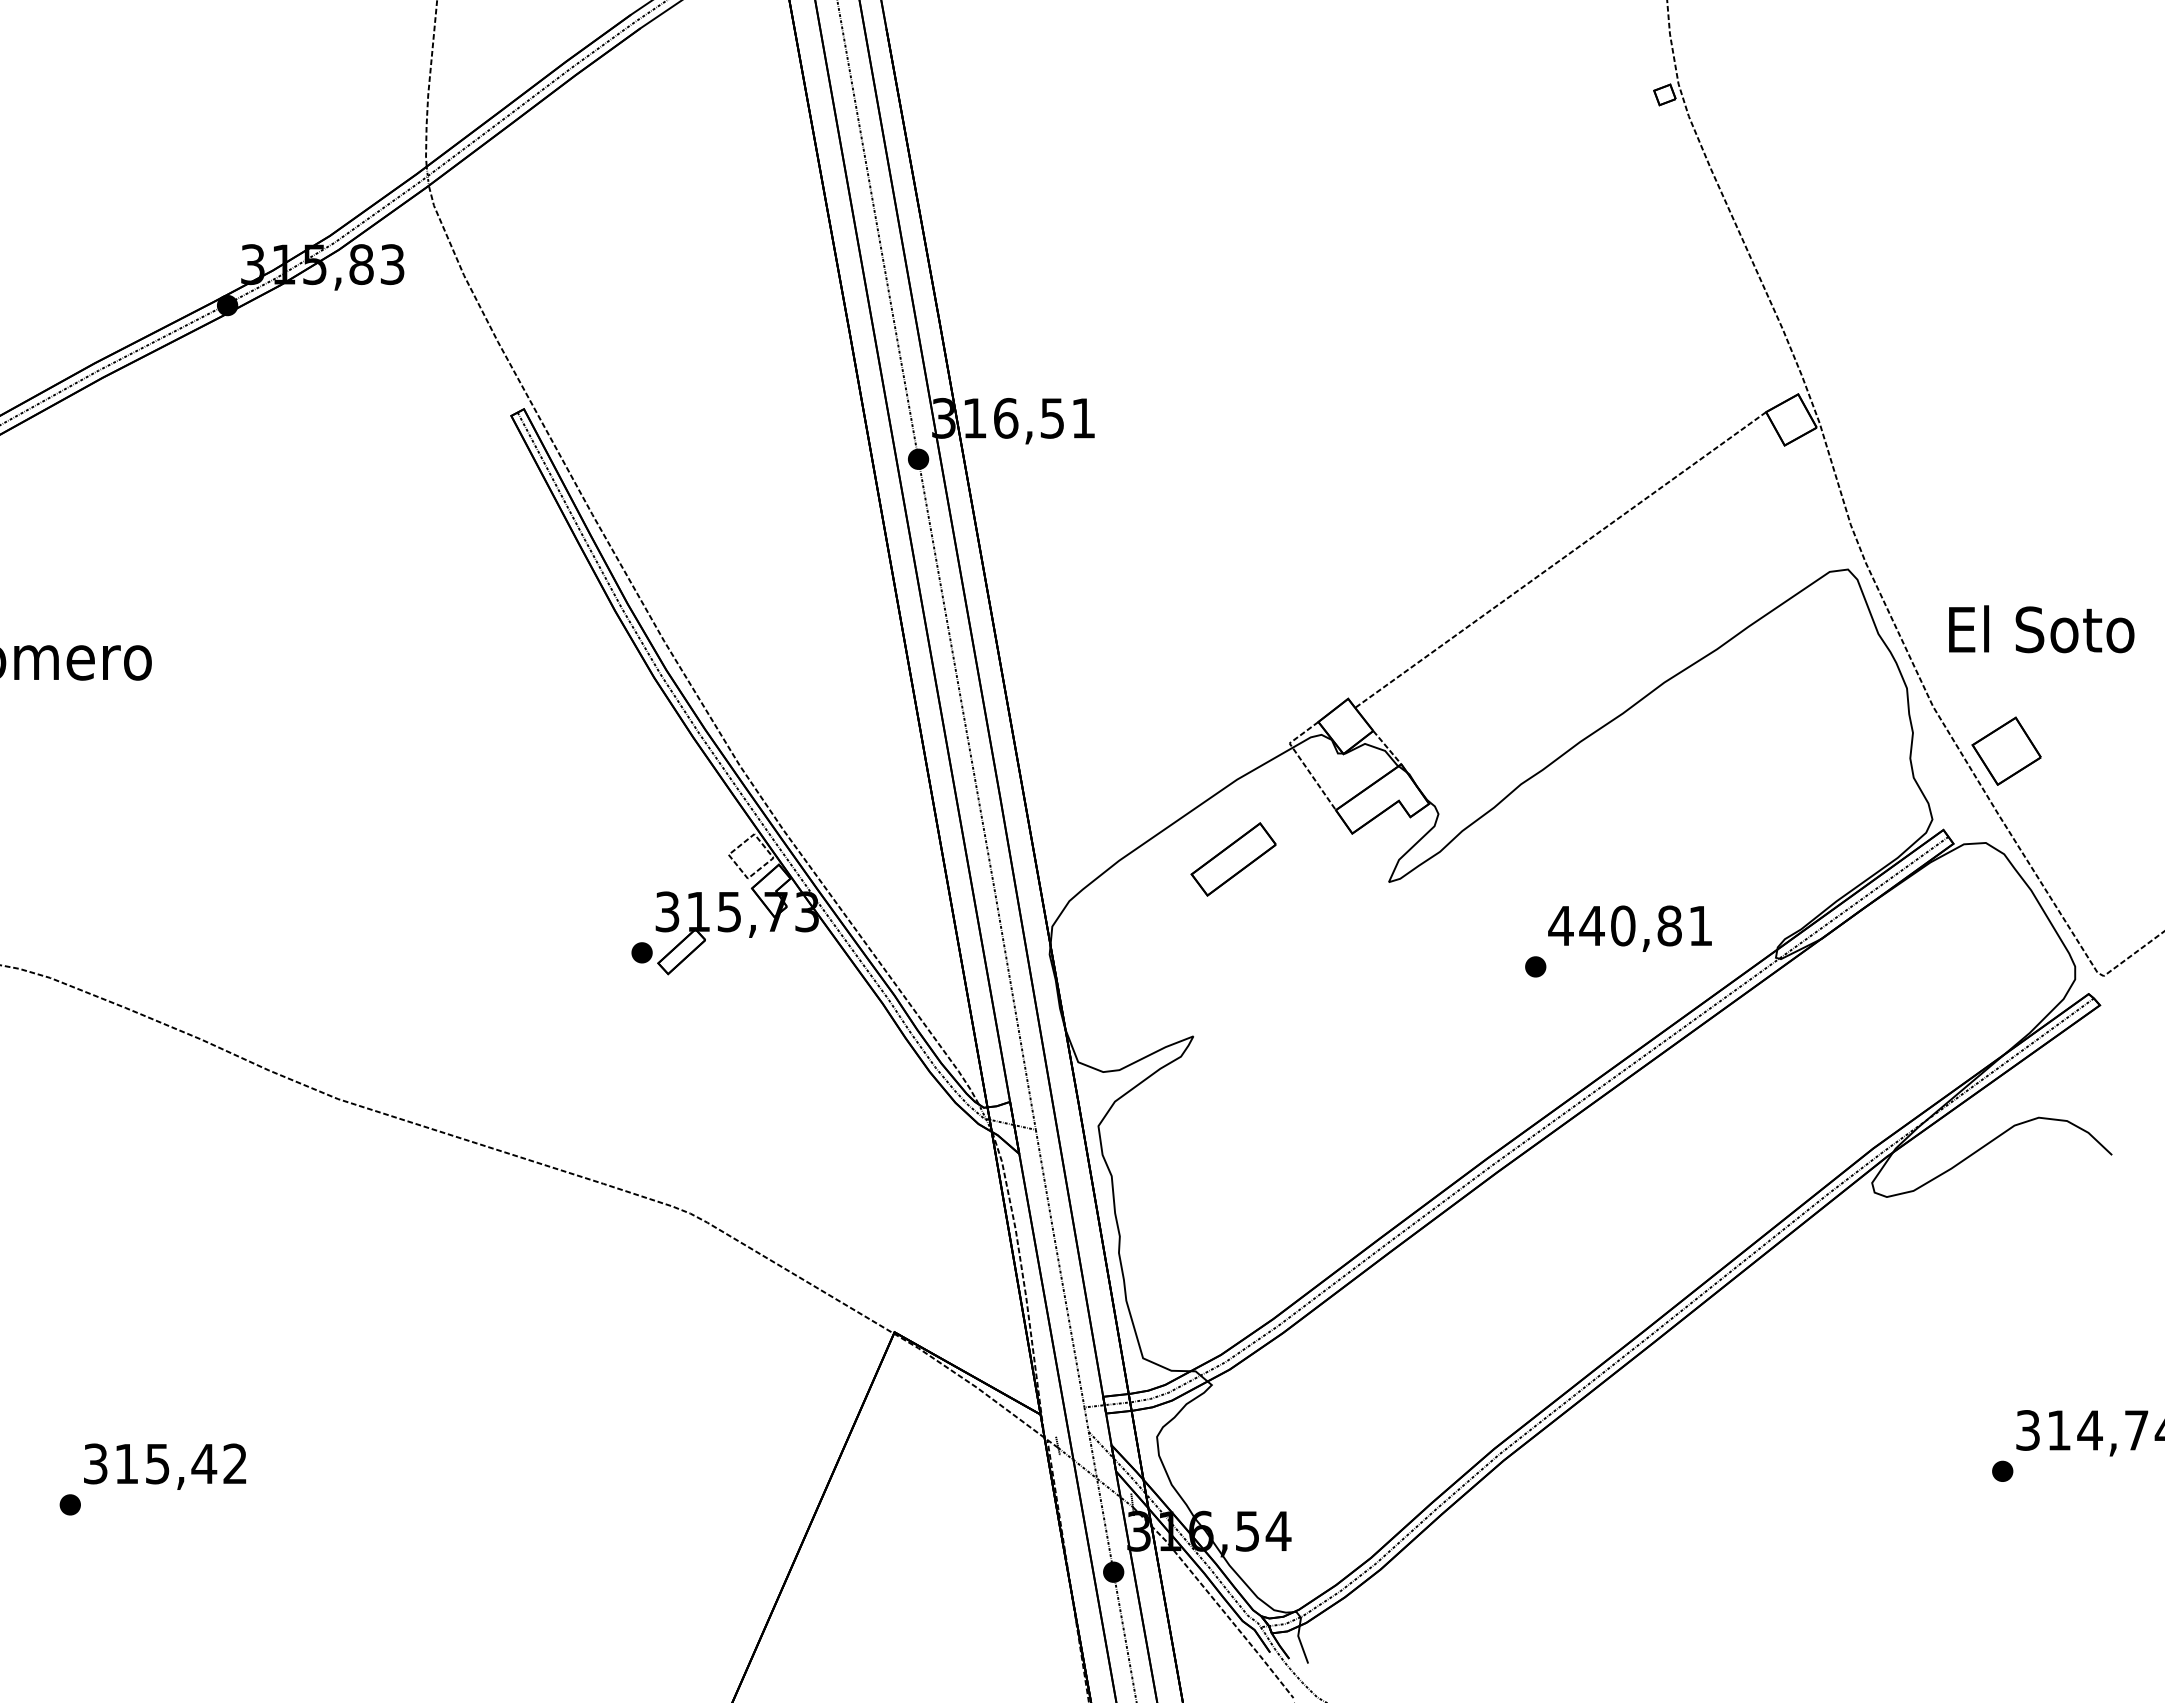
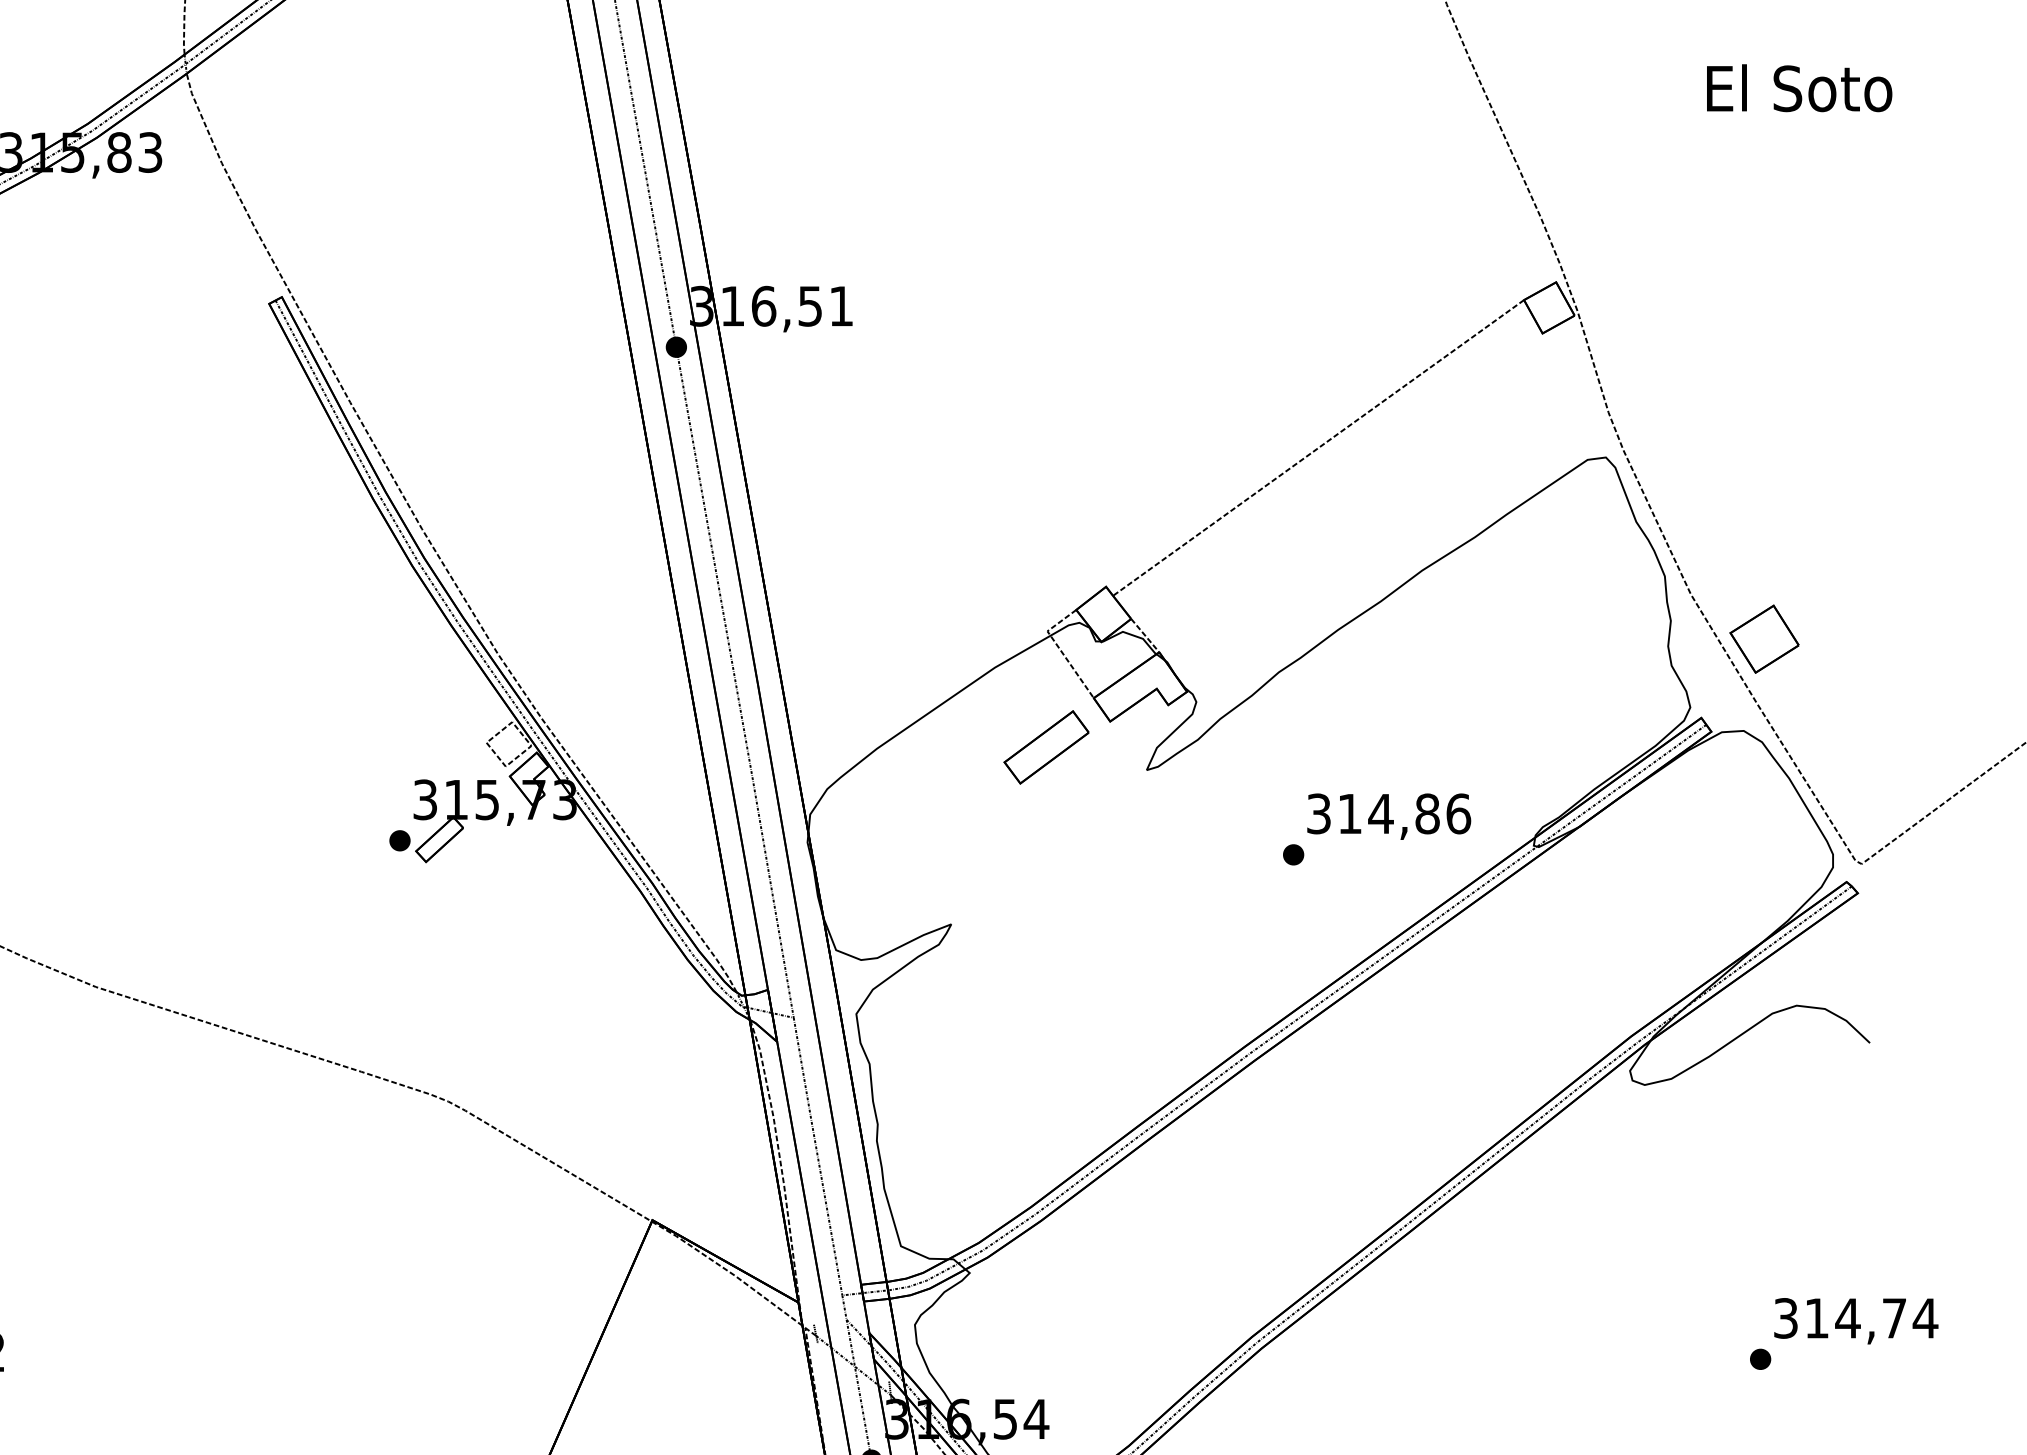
text: (2041, 629) -> (1799, 88), moved
part: (1233, 859) -> (1046, 747), moved
text: (1630, 925) -> (1388, 813), 440,81 -> 314,86

